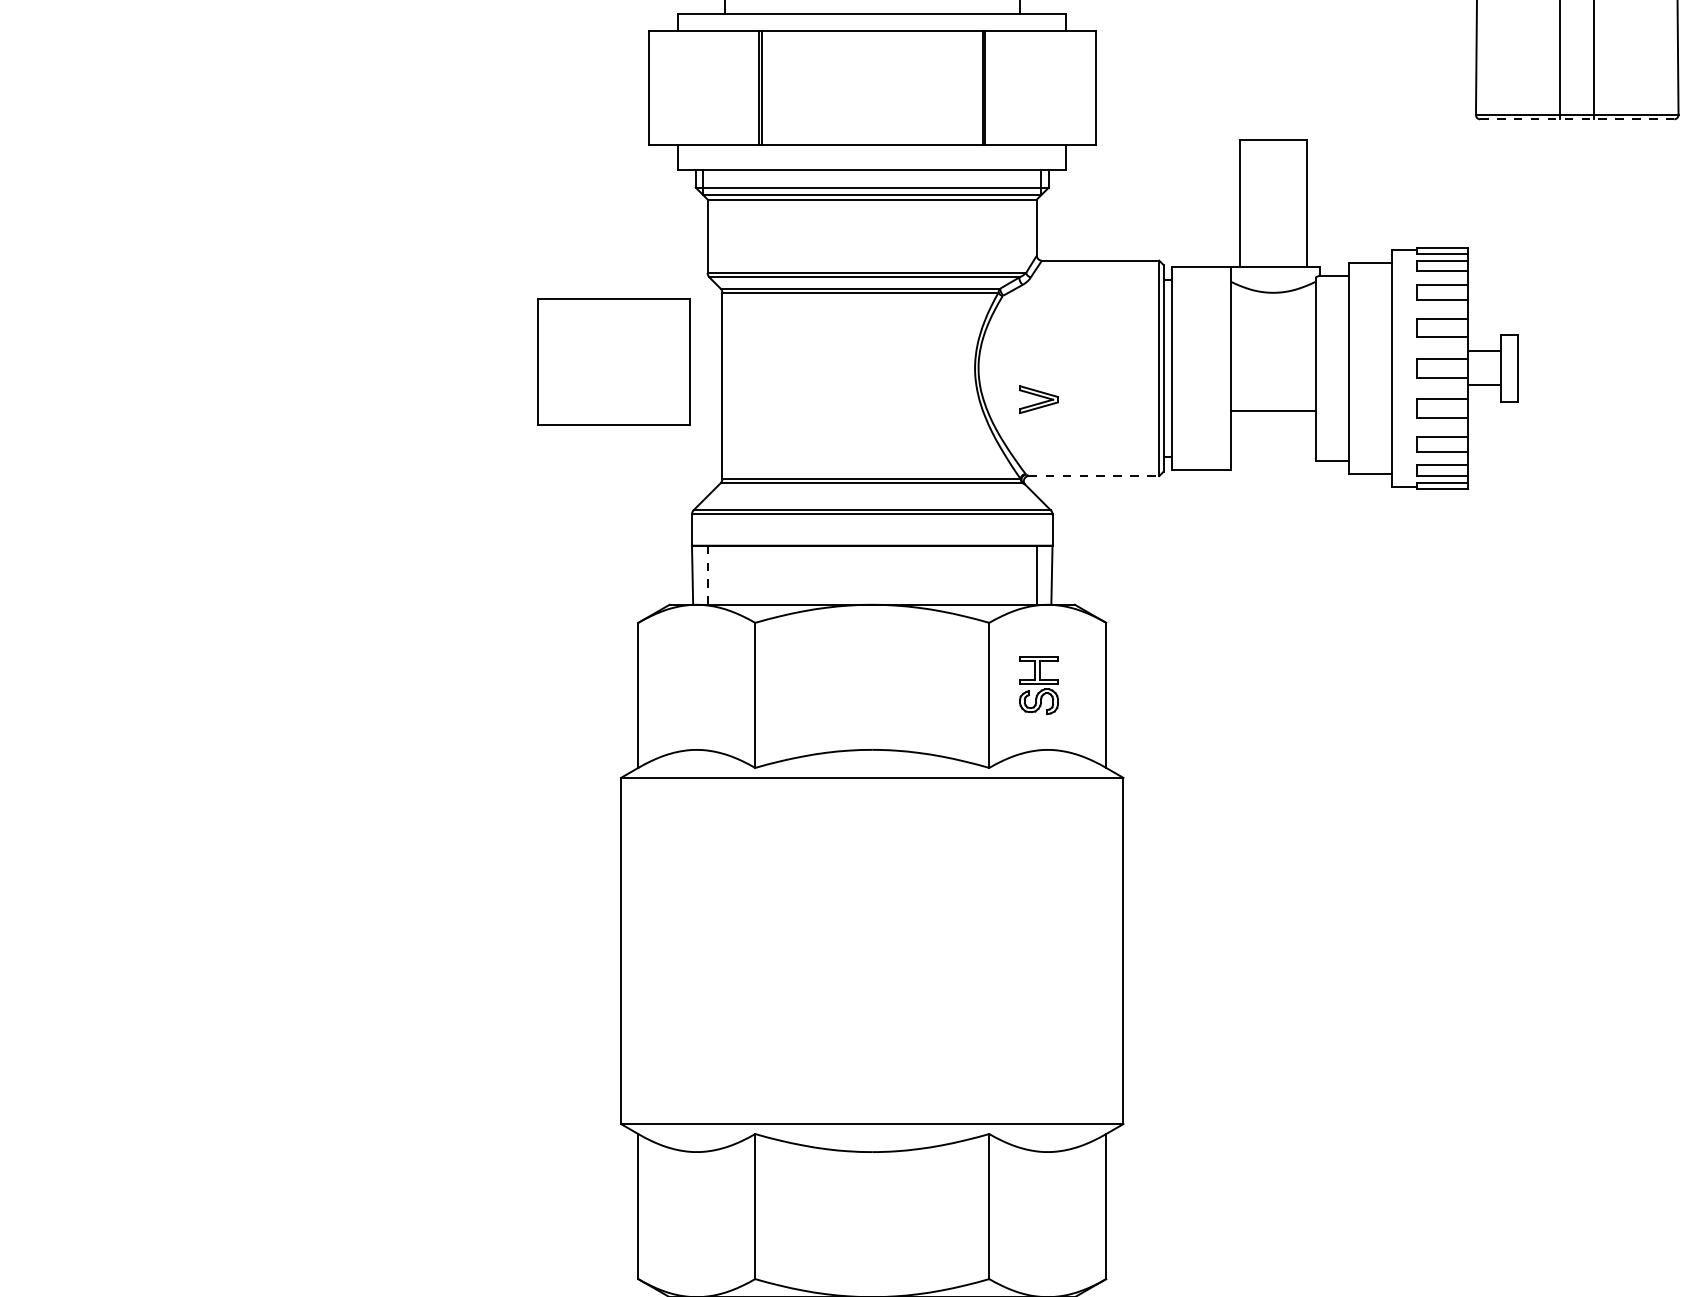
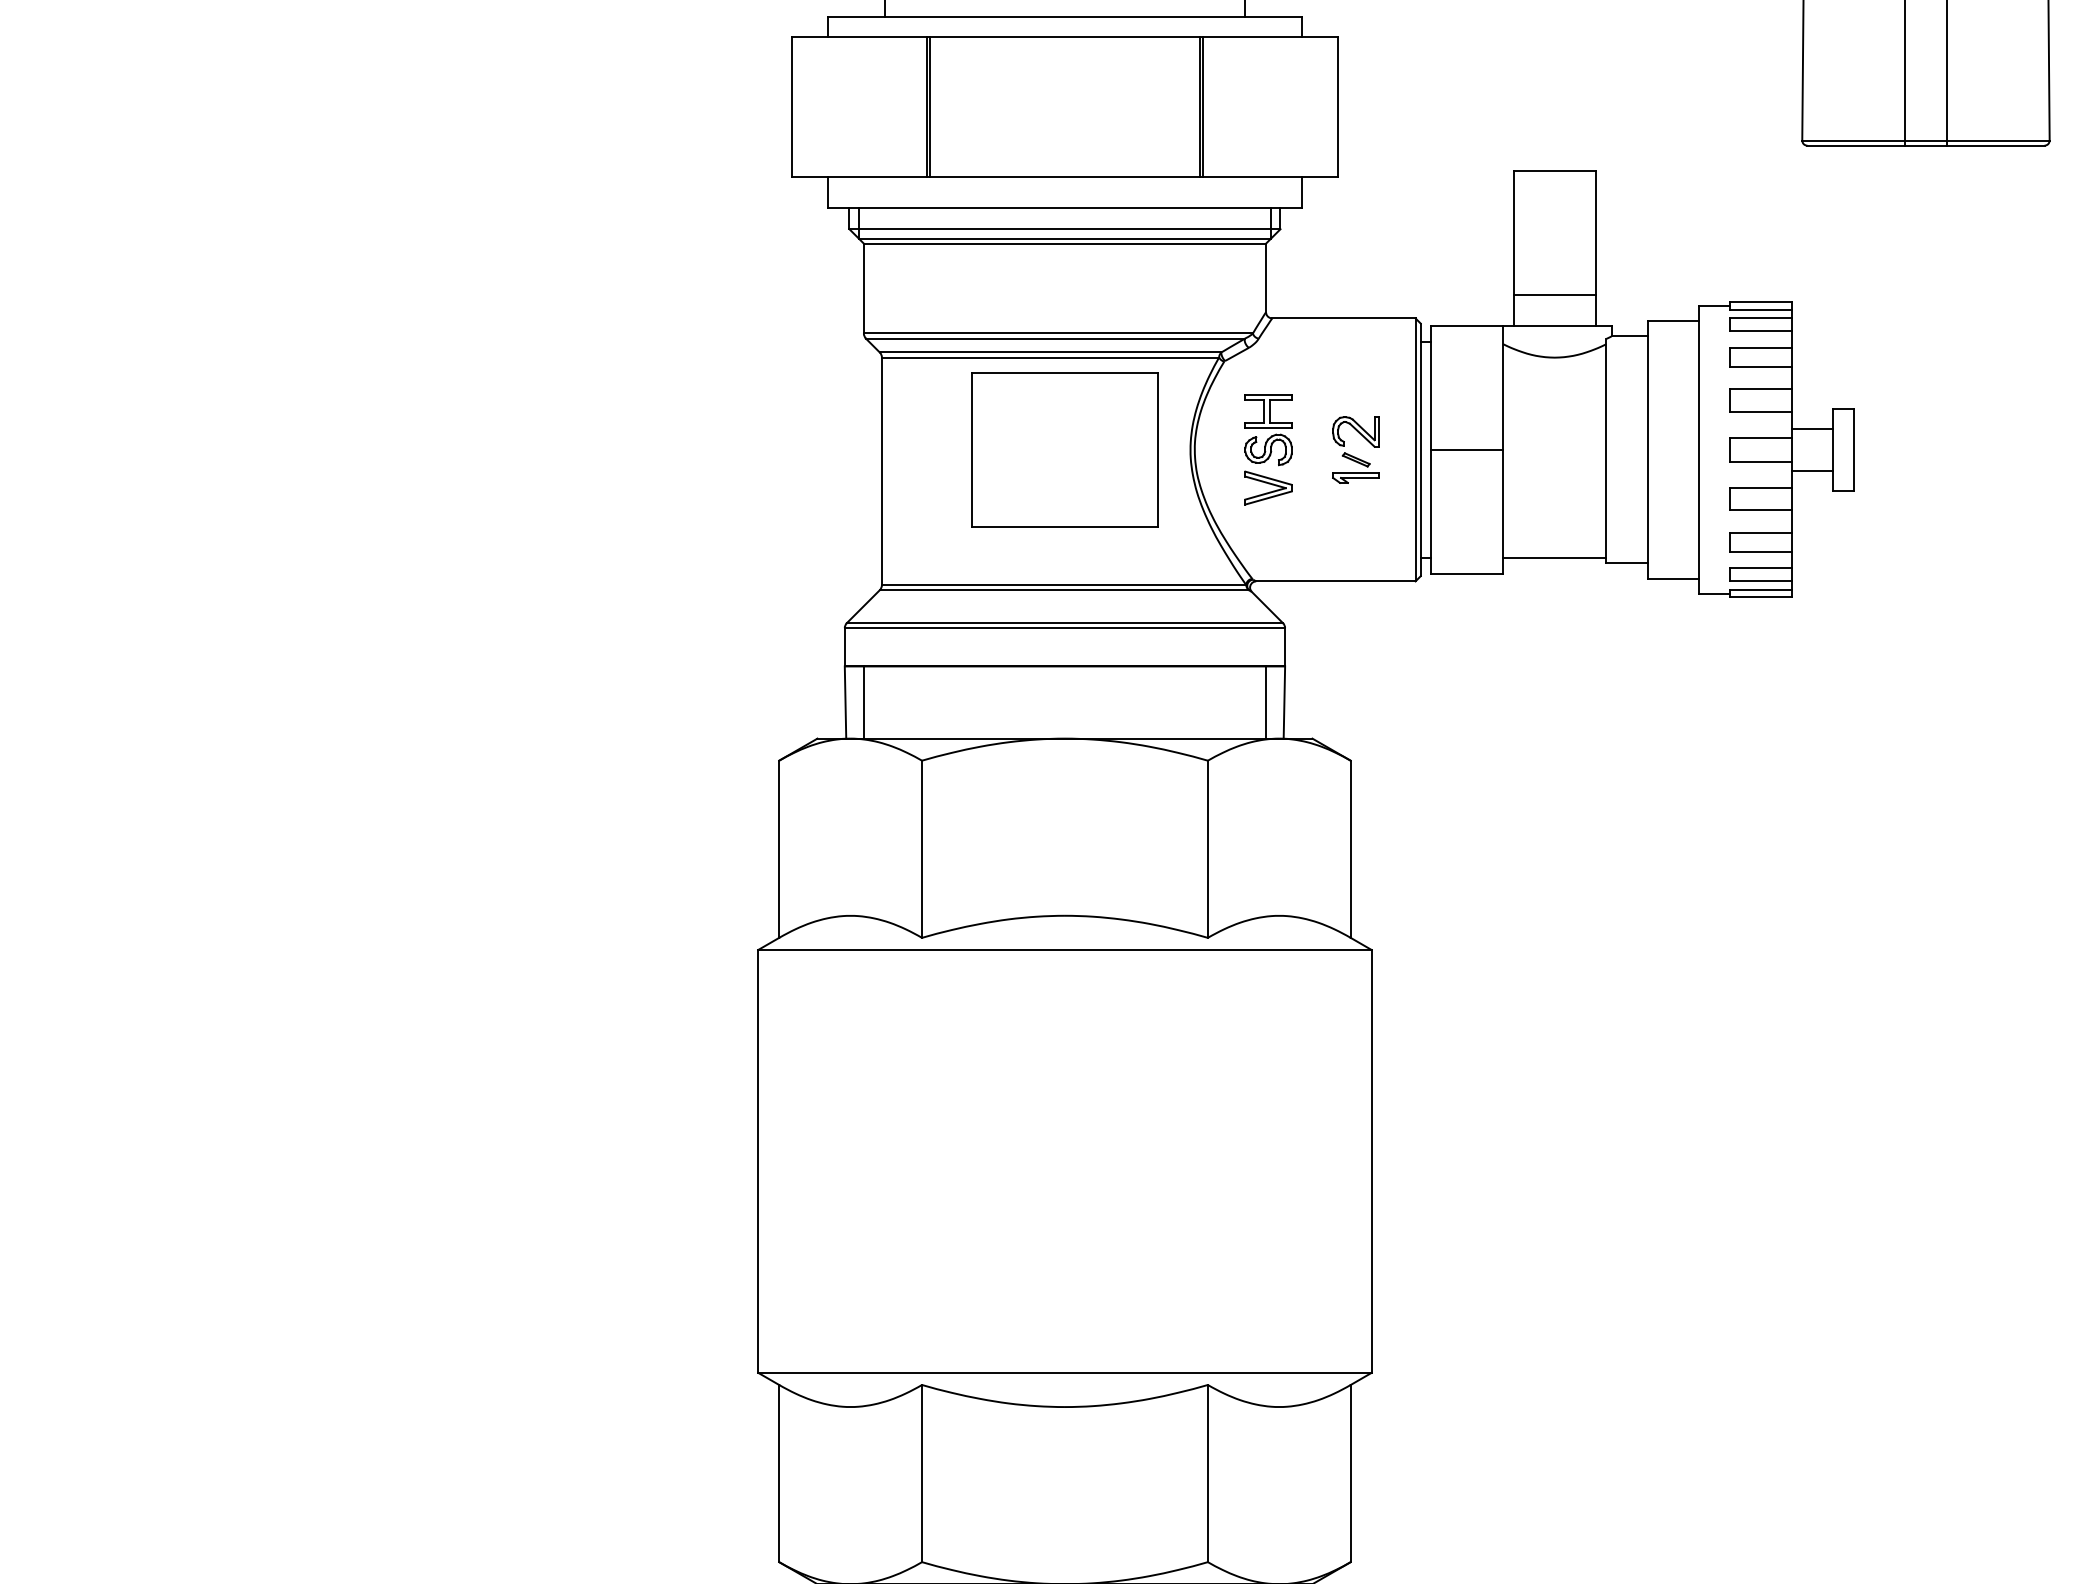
line: (1576, 119) -> (1925, 145), dashed -> solid
line: (1273, 241) -> (1554, 295), added
part: (613, 361) -> (1064, 449), moved
line: (1201, 368) -> (1467, 449), added
part: (1107, 372) -> (1352, 455), added
line: (1273, 411) -> (1554, 558), moved
line: (1093, 476) -> (1335, 581), dashed -> solid
line: (708, 575) -> (864, 702), dashed -> solid
part: (1038, 685) -> (1268, 430), moved

